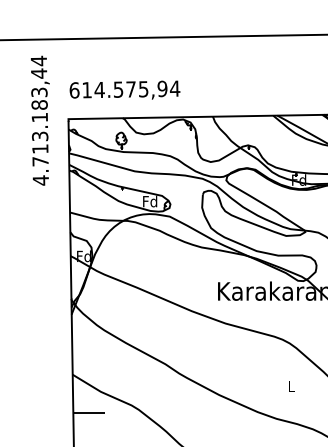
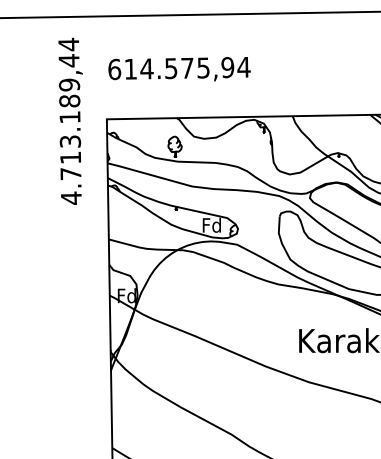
text: (124, 89) -> (178, 68), moved
text: (39, 92) -> (69, 85), 4.713.183,44 -> 4.713.189,44

